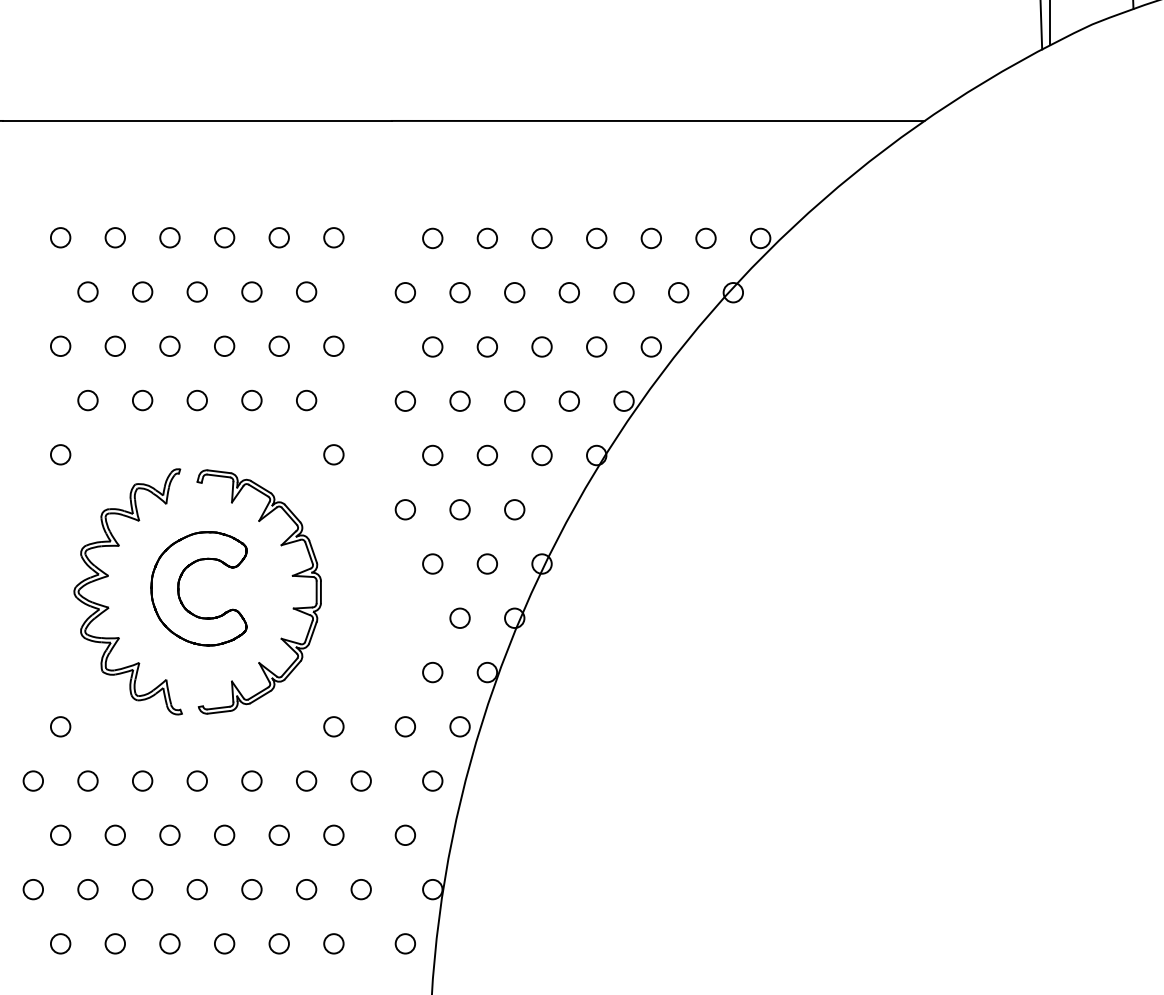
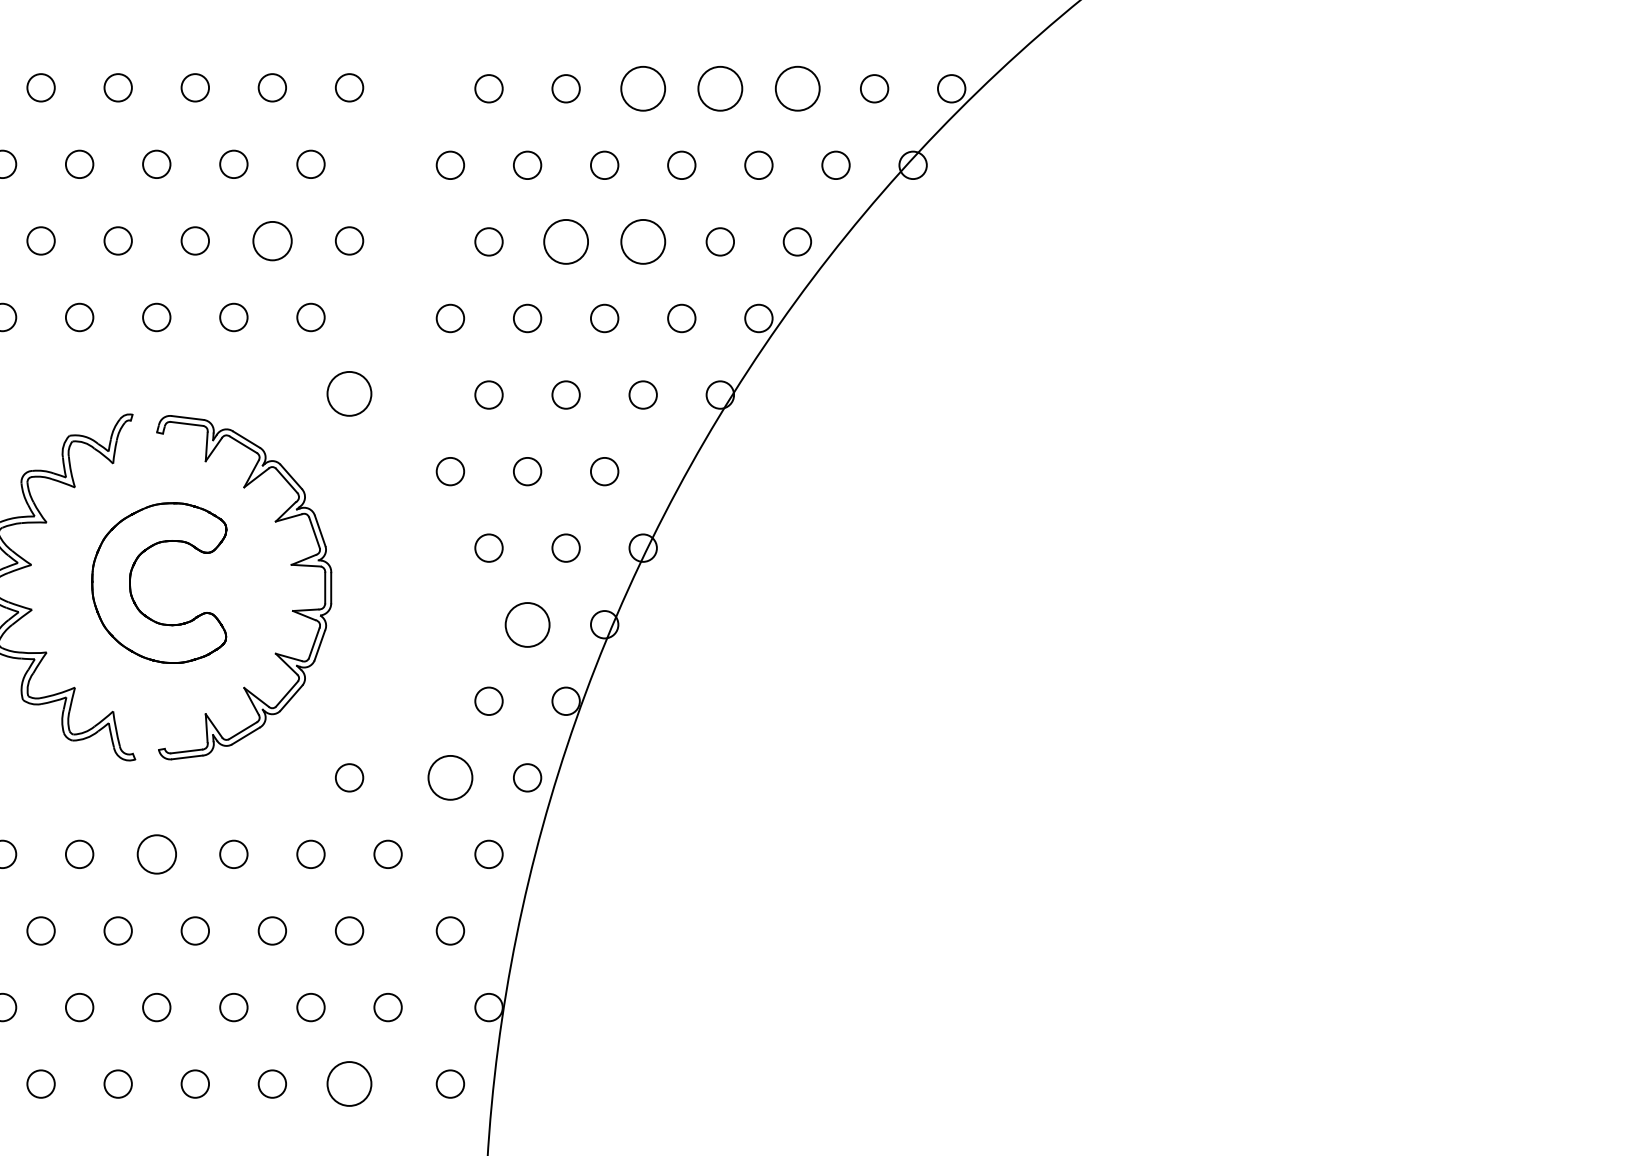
circle: (541, 238) -> (642, 88), size x1.6
circle: (596, 238) -> (720, 88), size x1.6
circle: (650, 238) -> (796, 88), size x1.6
circle: (278, 345) -> (271, 239), size x1.4
circle: (487, 346) -> (566, 241), size x1.6
circle: (541, 346) -> (642, 241), size x1.6
circle: (333, 454) -> (348, 393), size x1.6
circle: (459, 617) -> (526, 623), size x1.6
circle: (405, 726) -> (450, 777), size x1.6
circle: (196, 780) -> (155, 853), size x1.4
circle: (333, 943) -> (348, 1083), size x1.6

